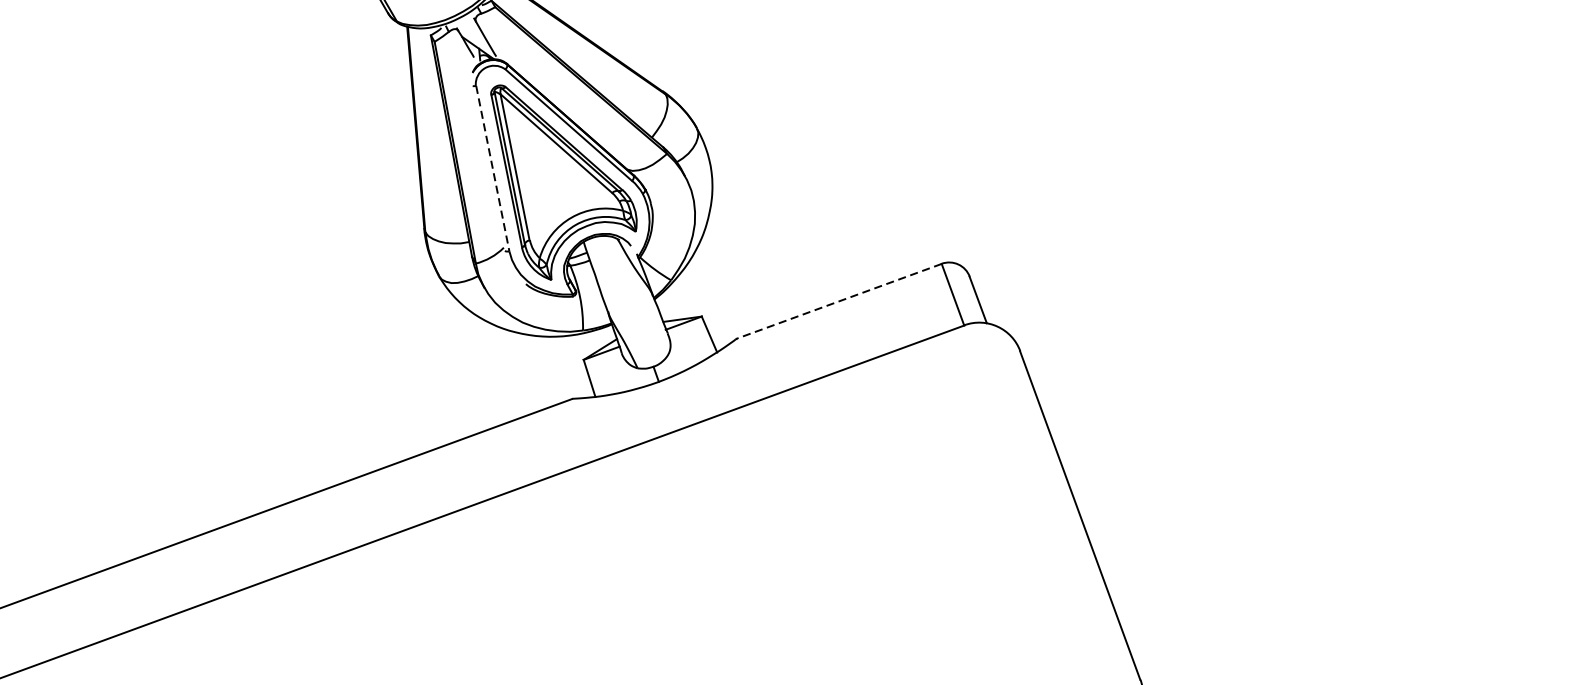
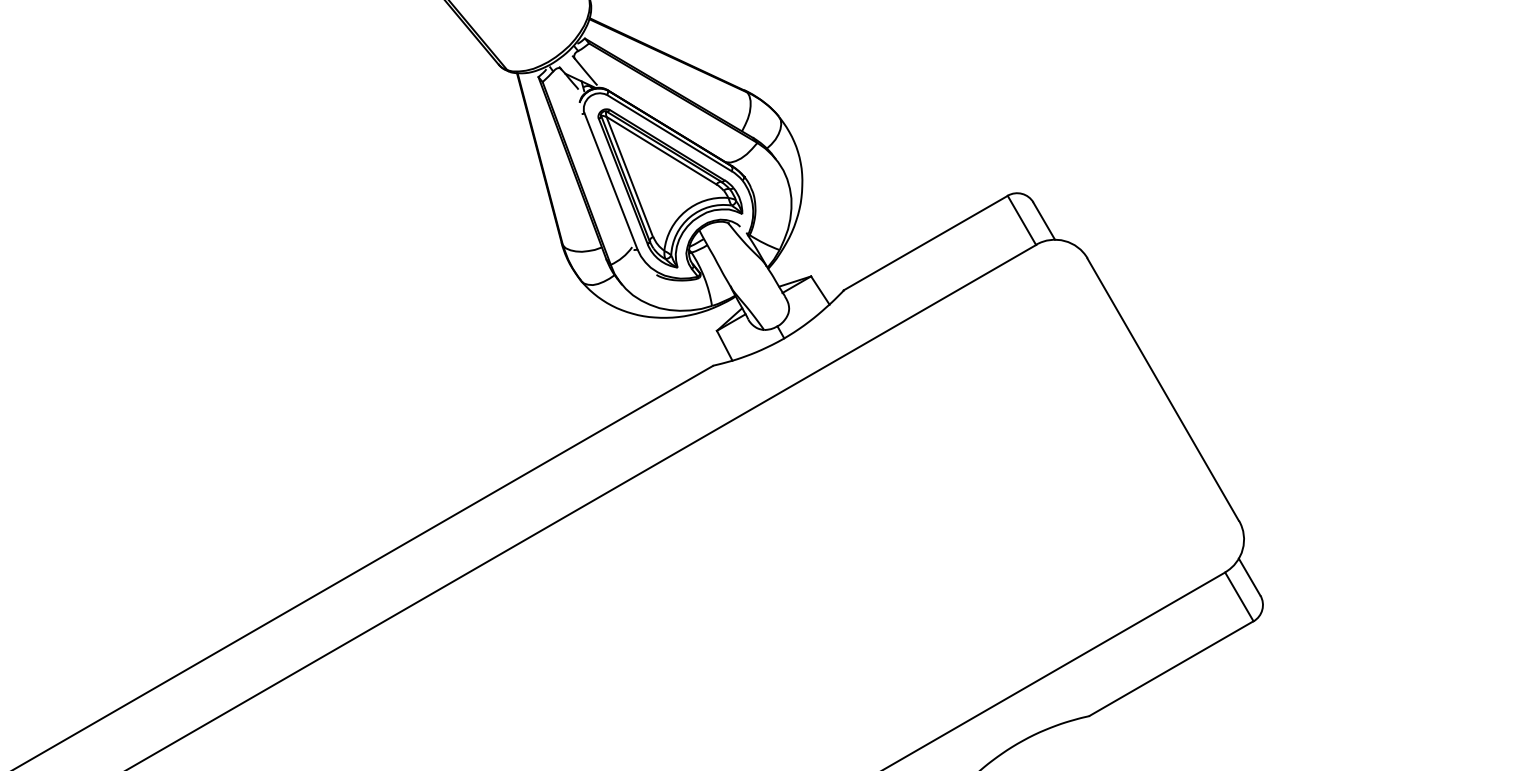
line: (493, 168) -> (611, 181), dashed -> solid
line: (838, 301) -> (925, 243), dashed -> solid

